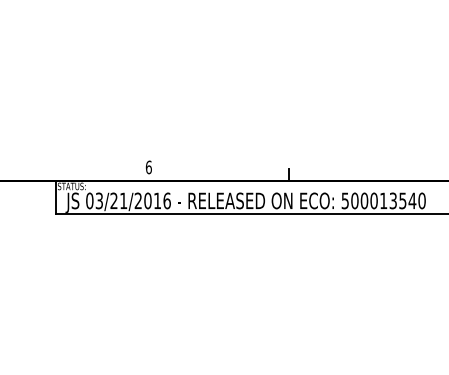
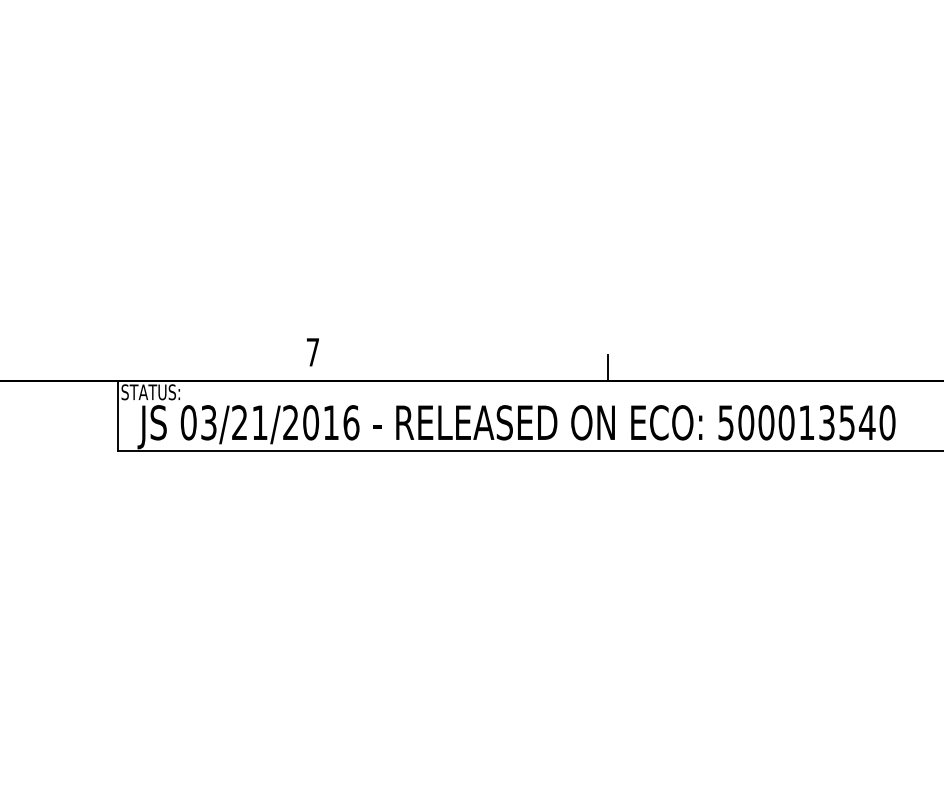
text: (148, 167) -> (312, 352), 6 -> 7

